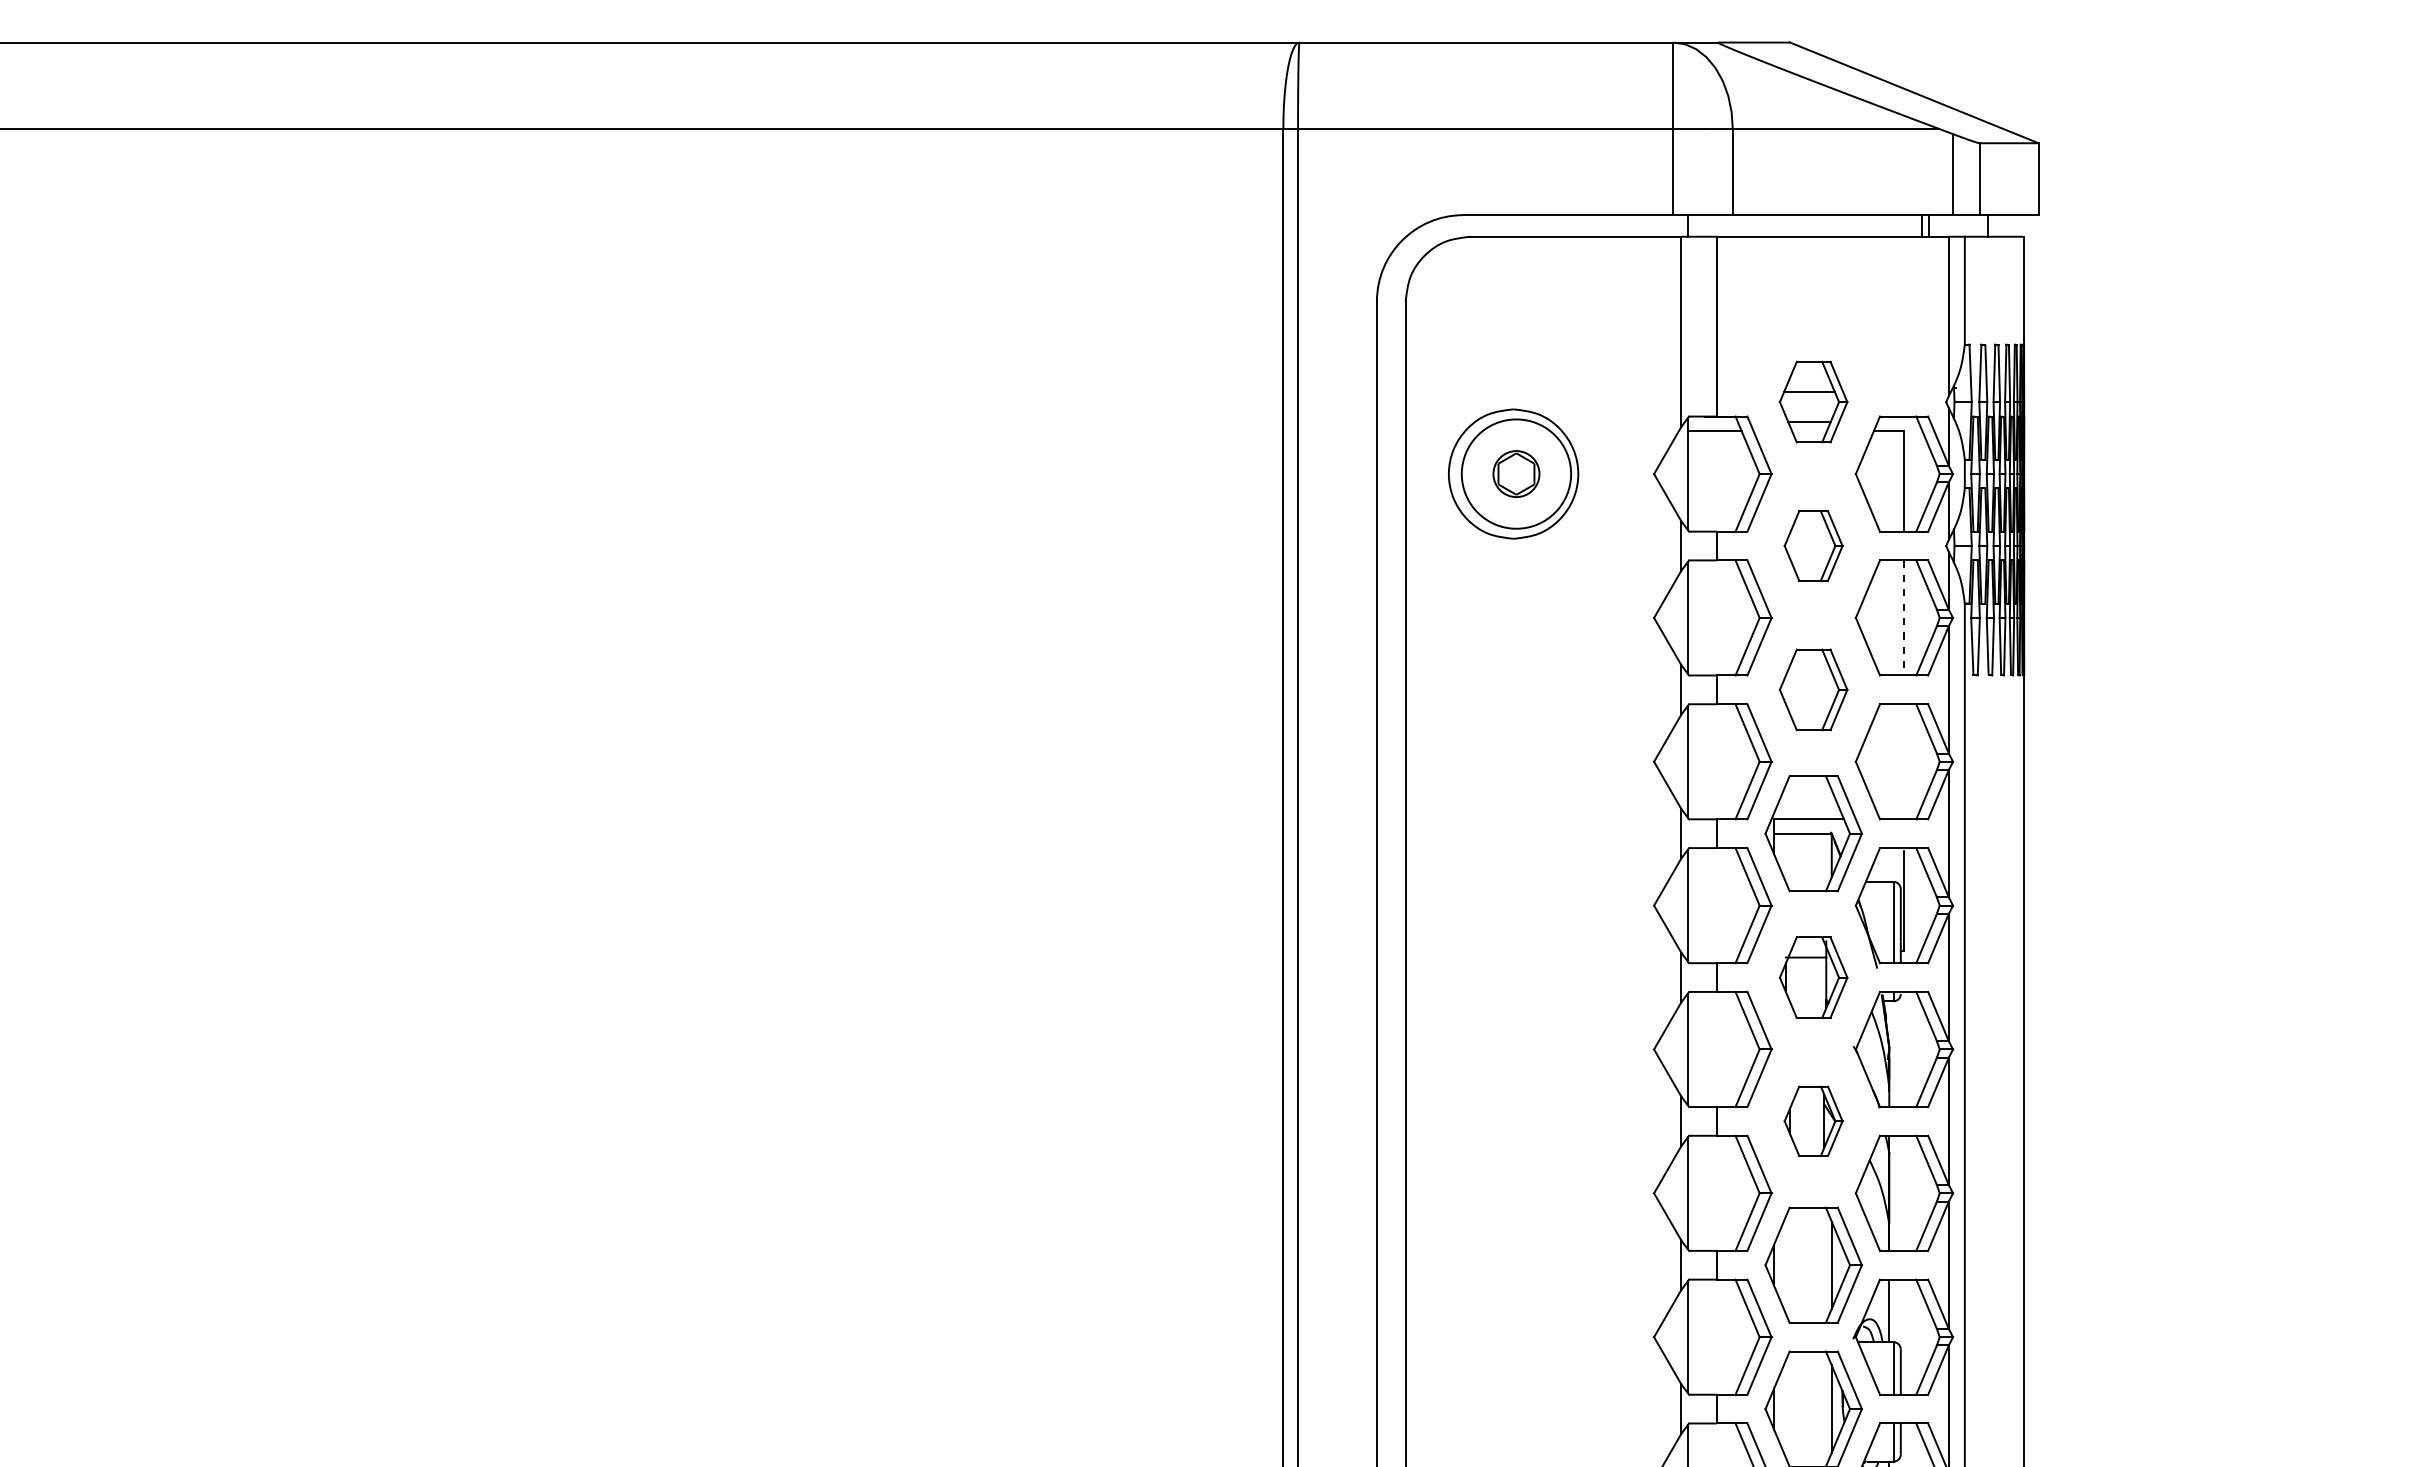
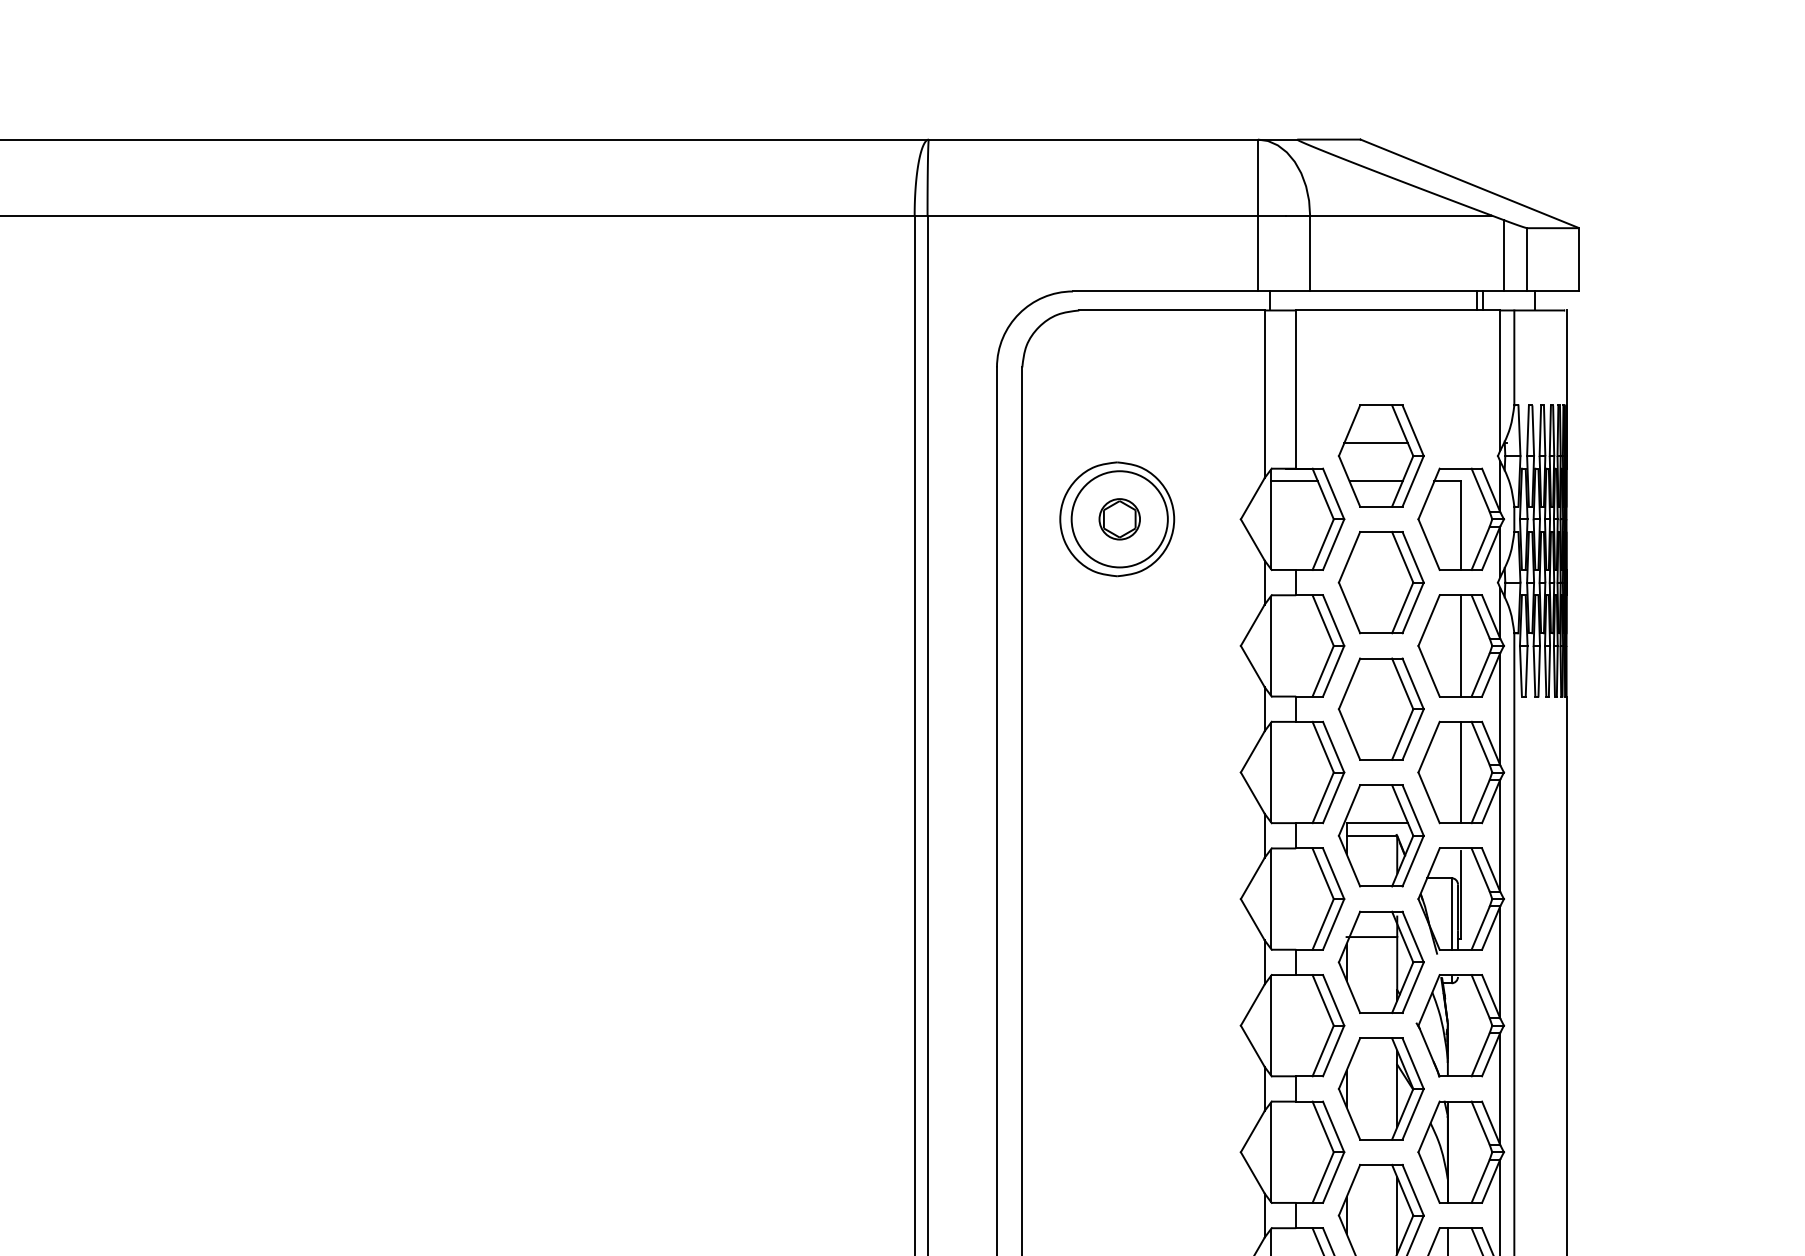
part: (1813, 401) -> (1381, 455), size x1.43
part: (1813, 545) -> (1381, 582), size x1.67
line: (1903, 617) -> (1460, 645), dashed -> solid
part: (1813, 689) -> (1381, 708), size x1.43
line: (1903, 761) -> (1460, 772), added
part: (1813, 977) -> (1381, 962), size x1.43
part: (1813, 1120) -> (1381, 1088), size x1.67

